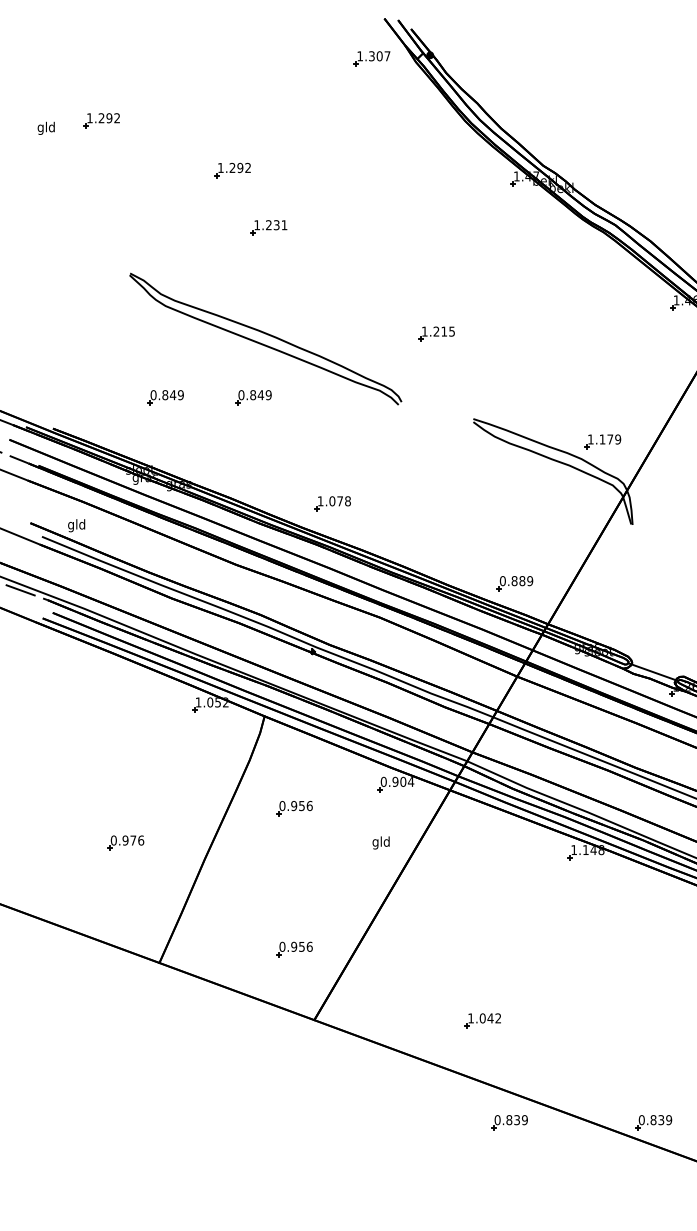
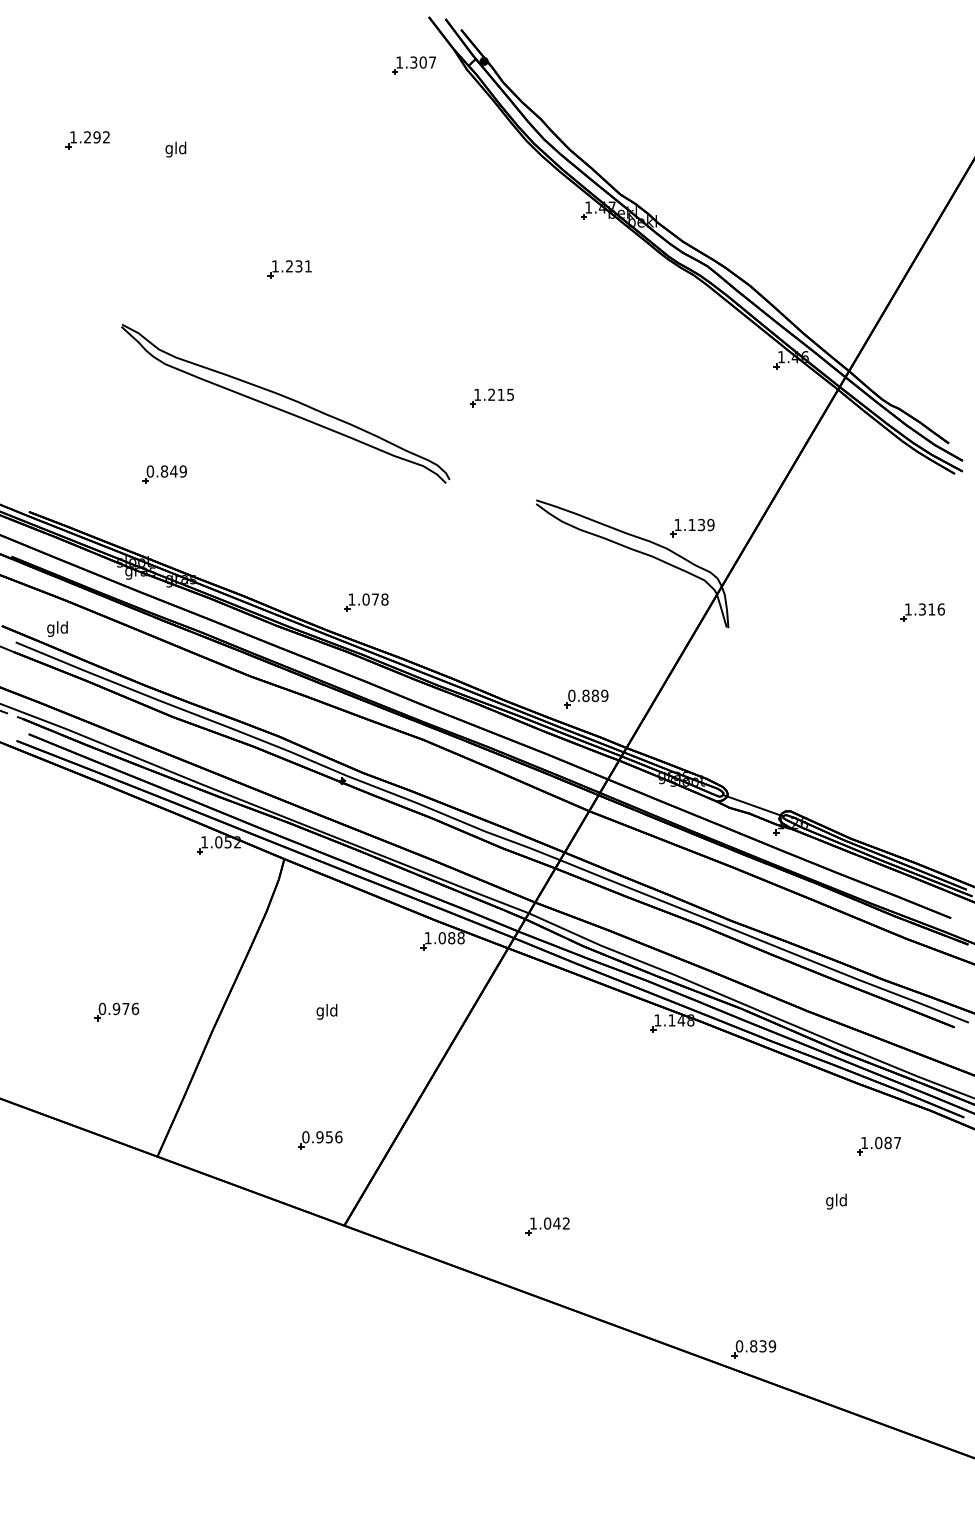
text: (45, 128) -> (175, 149), moved
part: (232, 170) -> (245, 200), removed
part: (253, 397) -> (270, 474), removed
text: (610, 439) -> (701, 524), 1.179 -> 1.139
text: (397, 782) -> (444, 938), 0.904 -> 1.088
part: (294, 808) -> (320, 970), removed
text: (380, 842) -> (326, 1011), moved
part: (509, 1122) -> (579, 1349), removed

